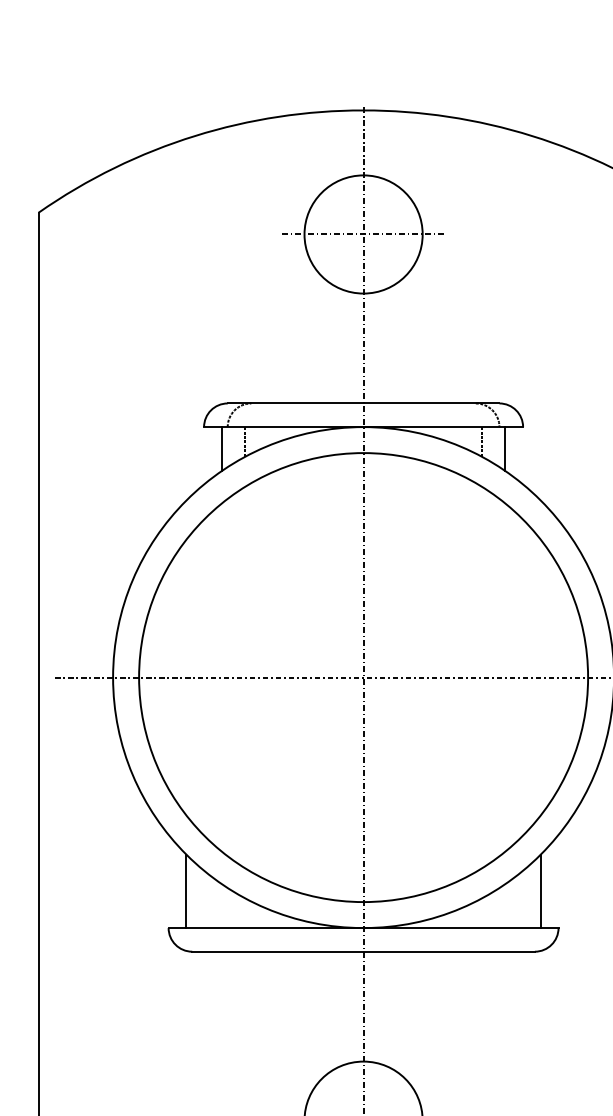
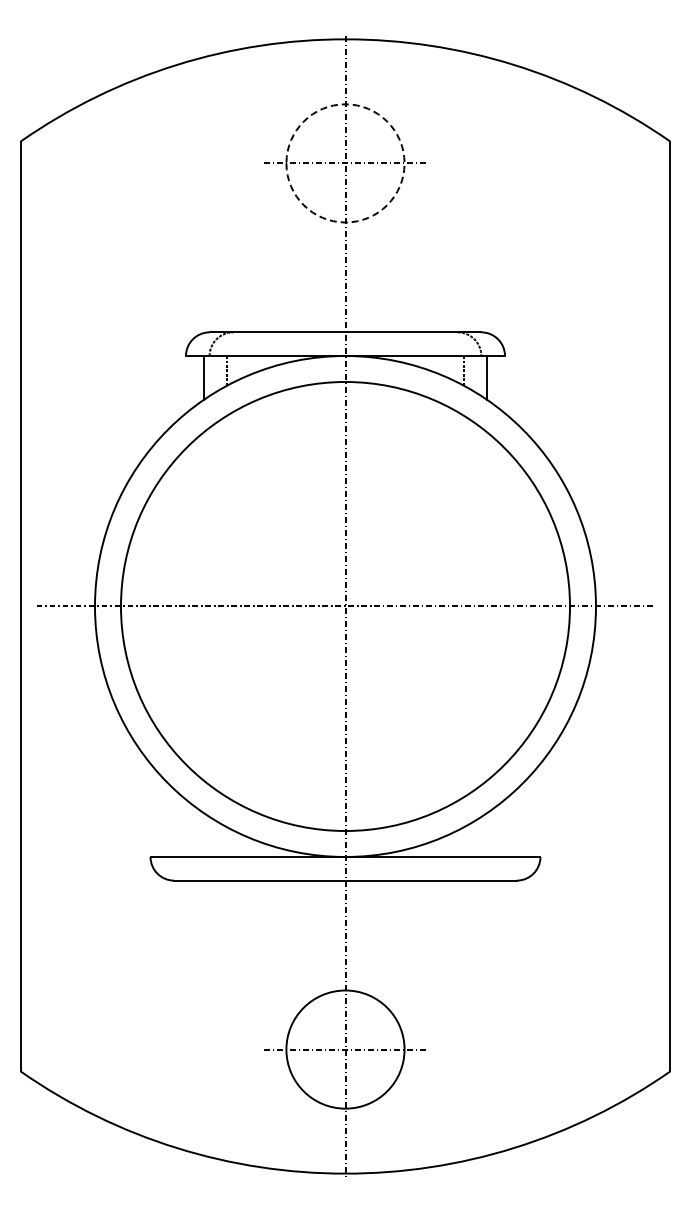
circle: (363, 234) -> (345, 163), solid -> dashed
line: (186, 890) -> (168, 819), removed
line: (540, 890) -> (522, 819), removed

